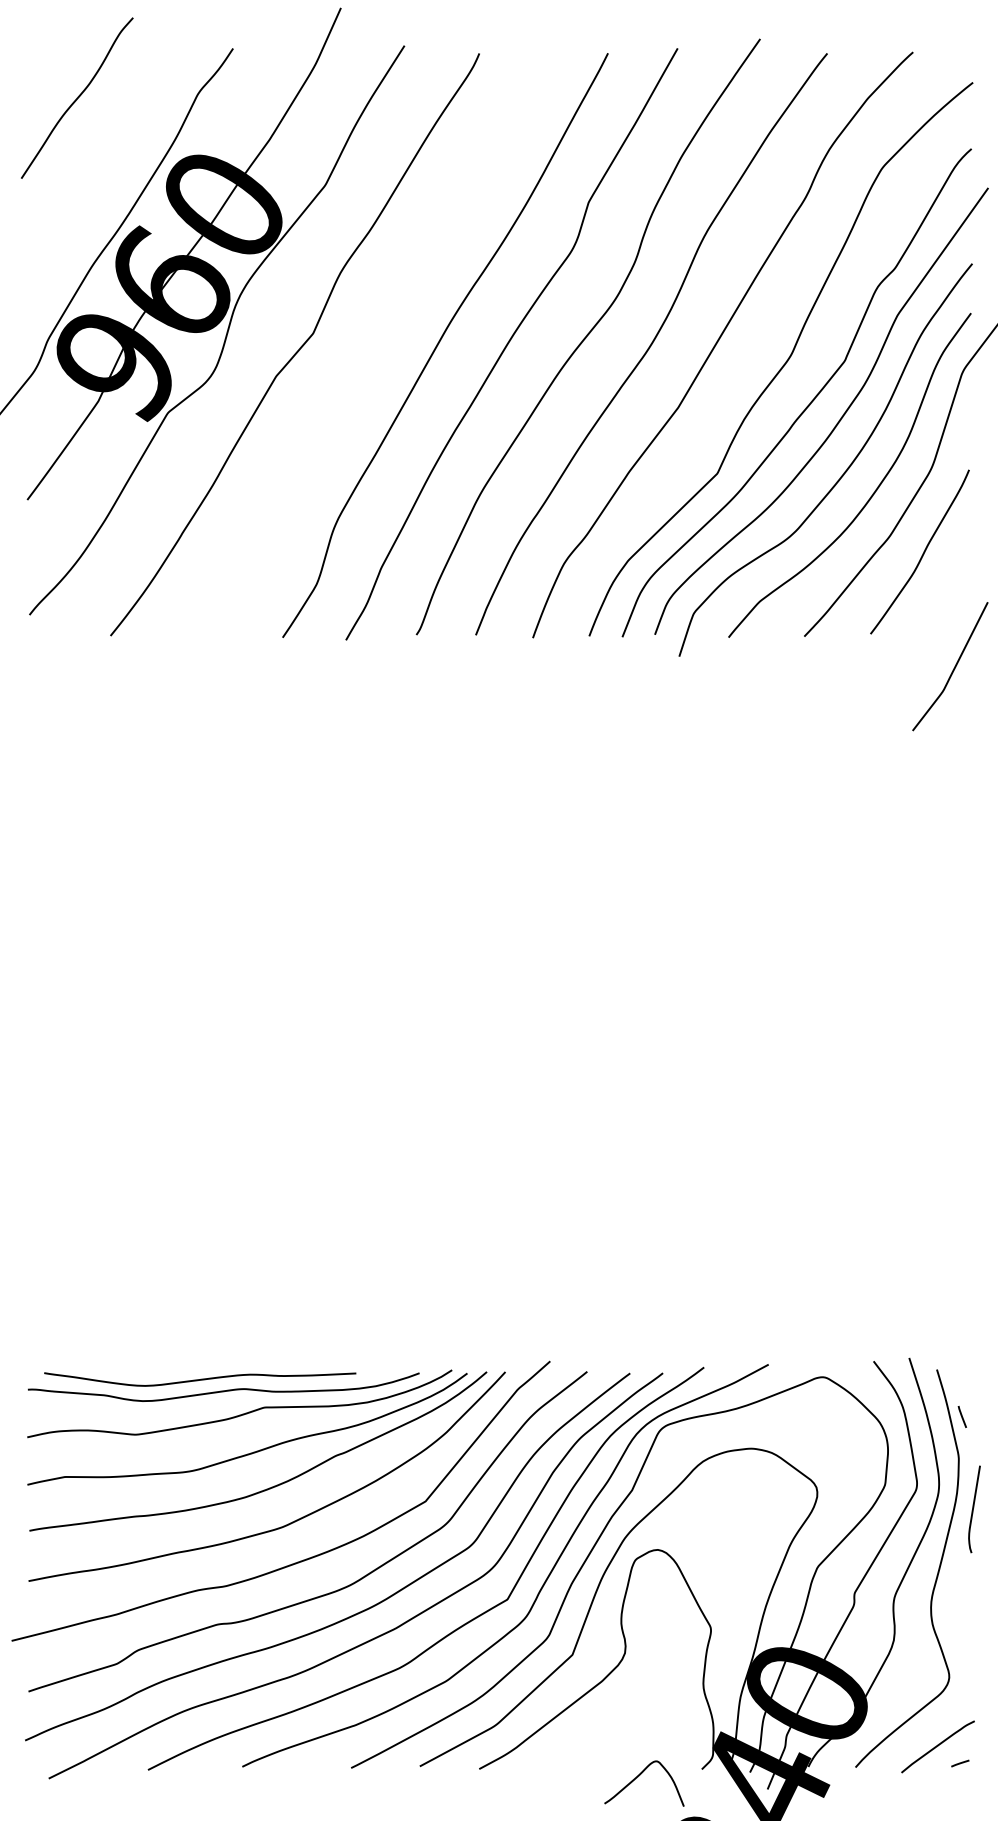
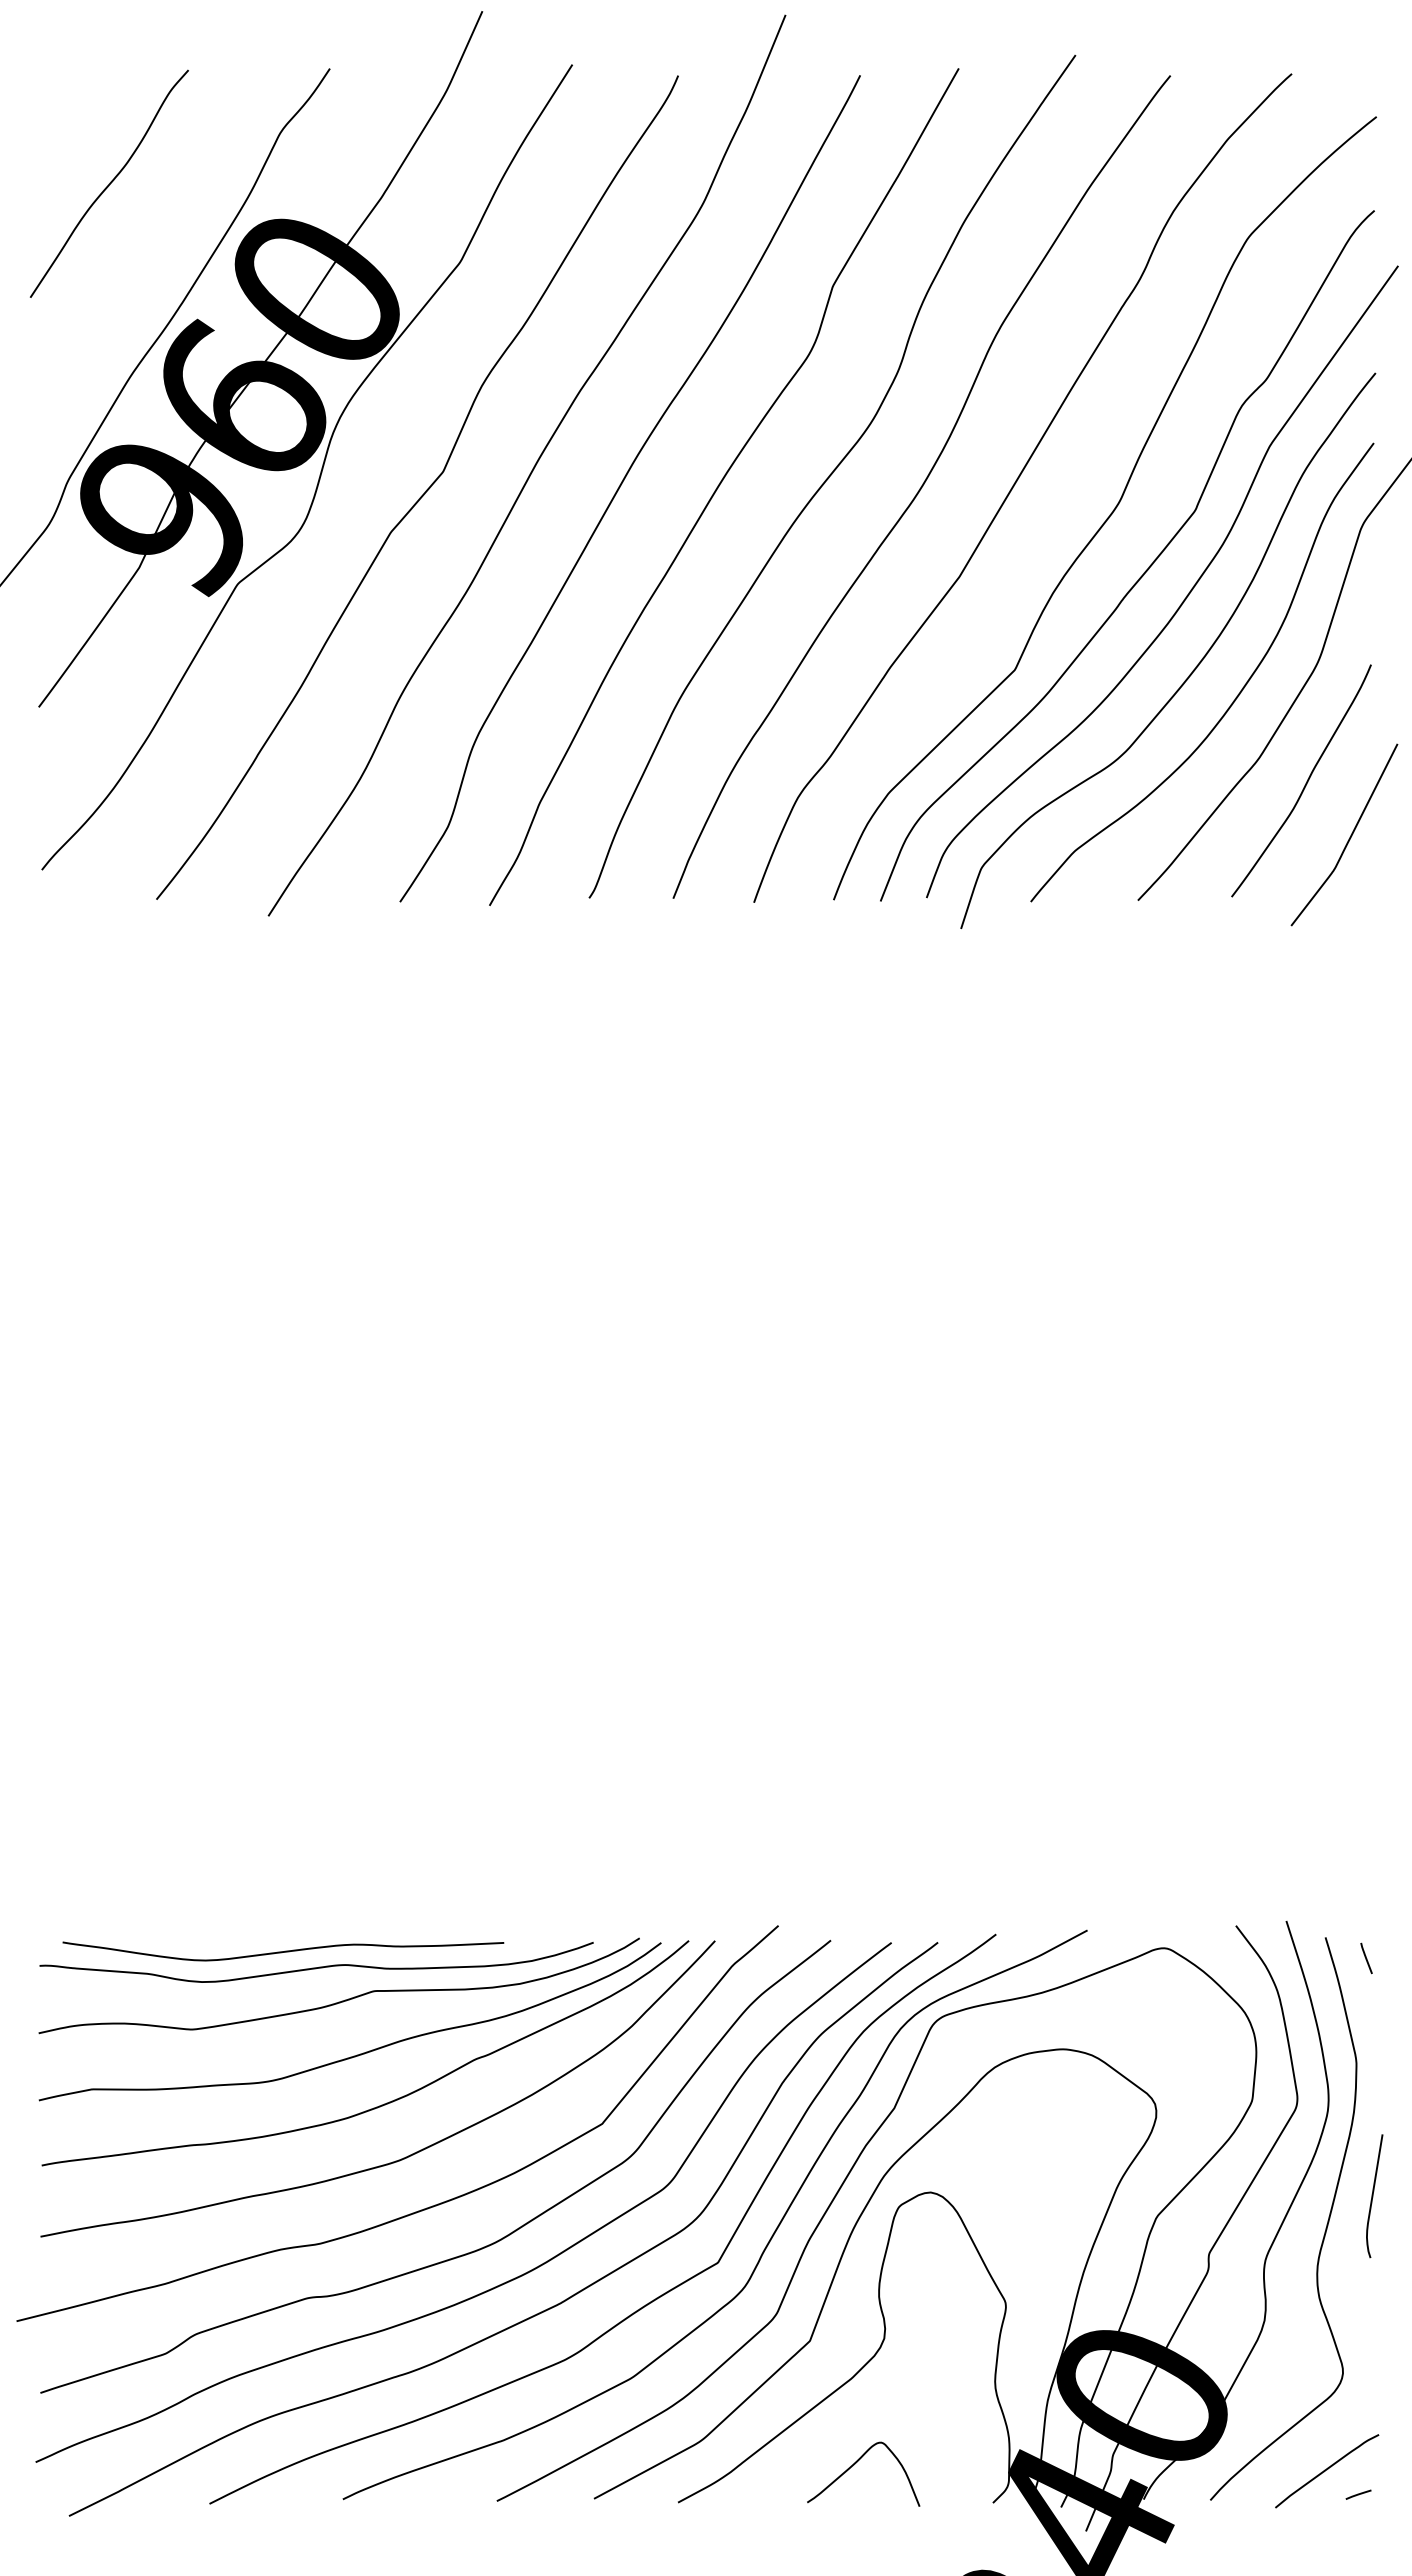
curve: (77, 97) -> (109, 183), moved
curve: (376, 331) -> (532, 468), added
curve: (953, 668) -> (1349, 837), moved
line: (962, 1416) -> (1366, 1958), moved
curve: (973, 1509) -> (1373, 2196), moved
curve: (638, 1776) -> (855, 2464), moved

